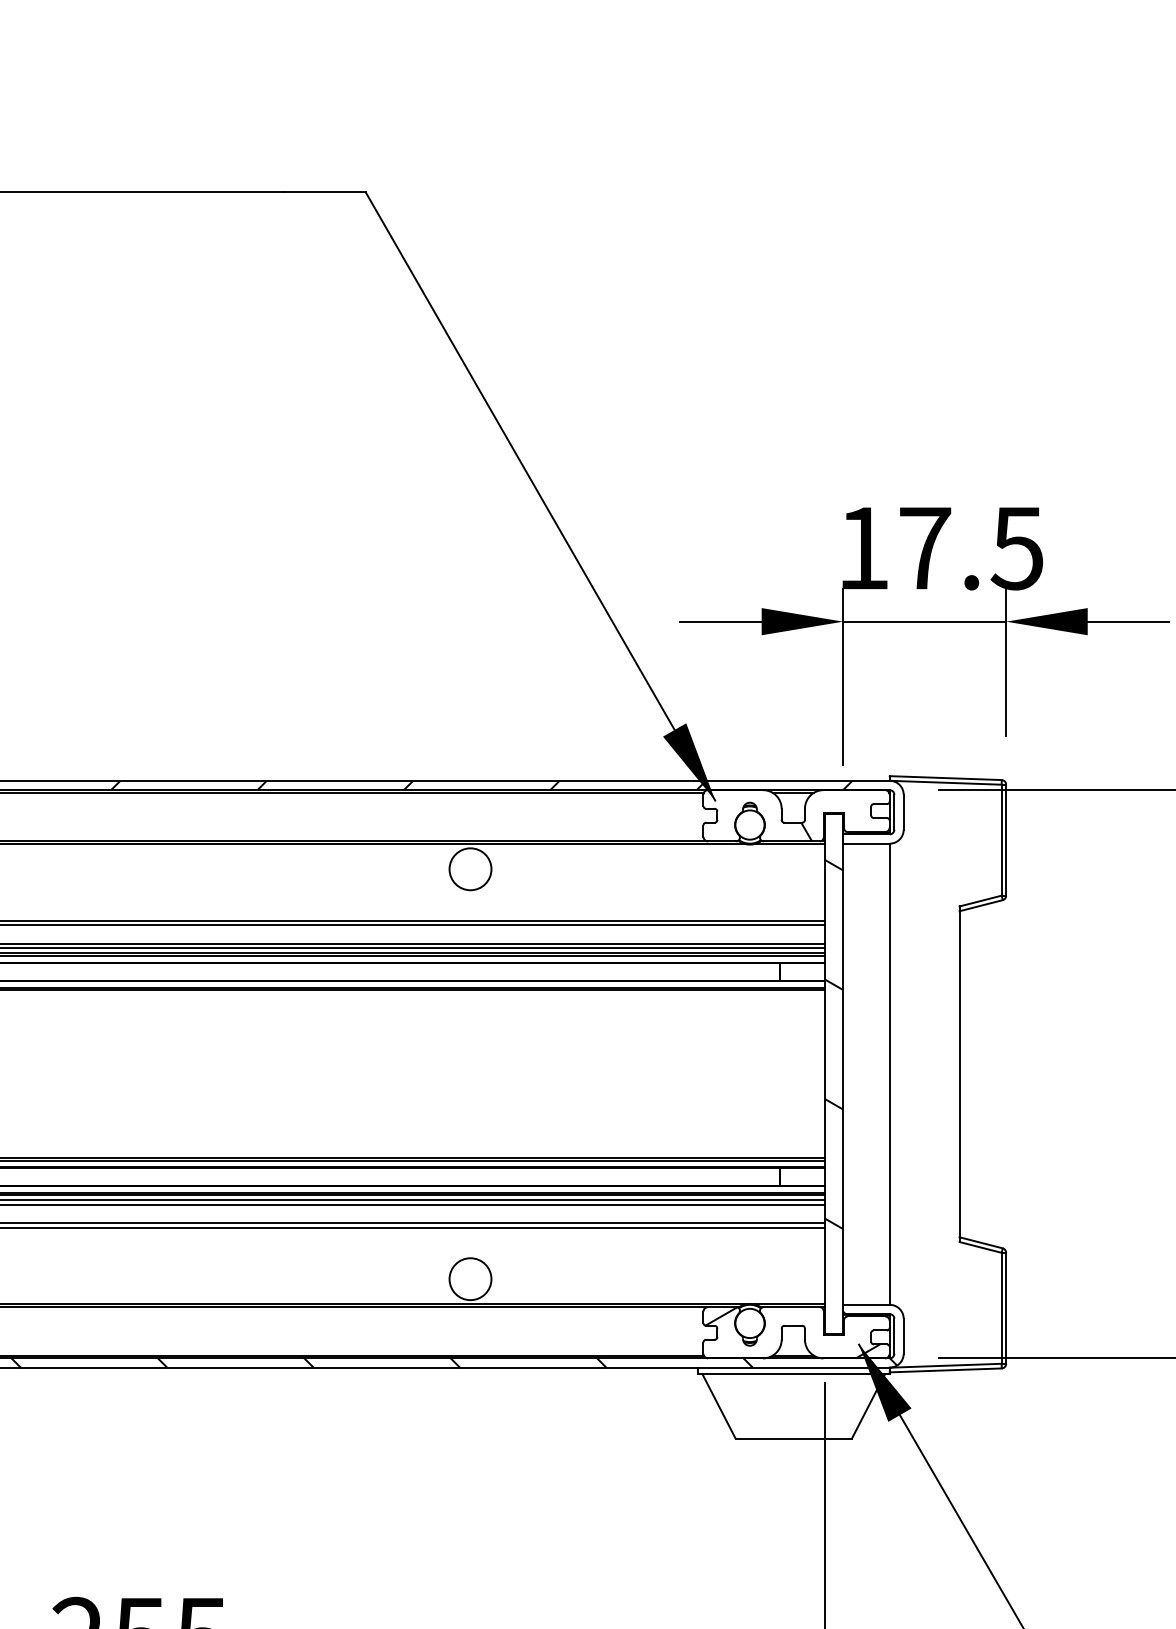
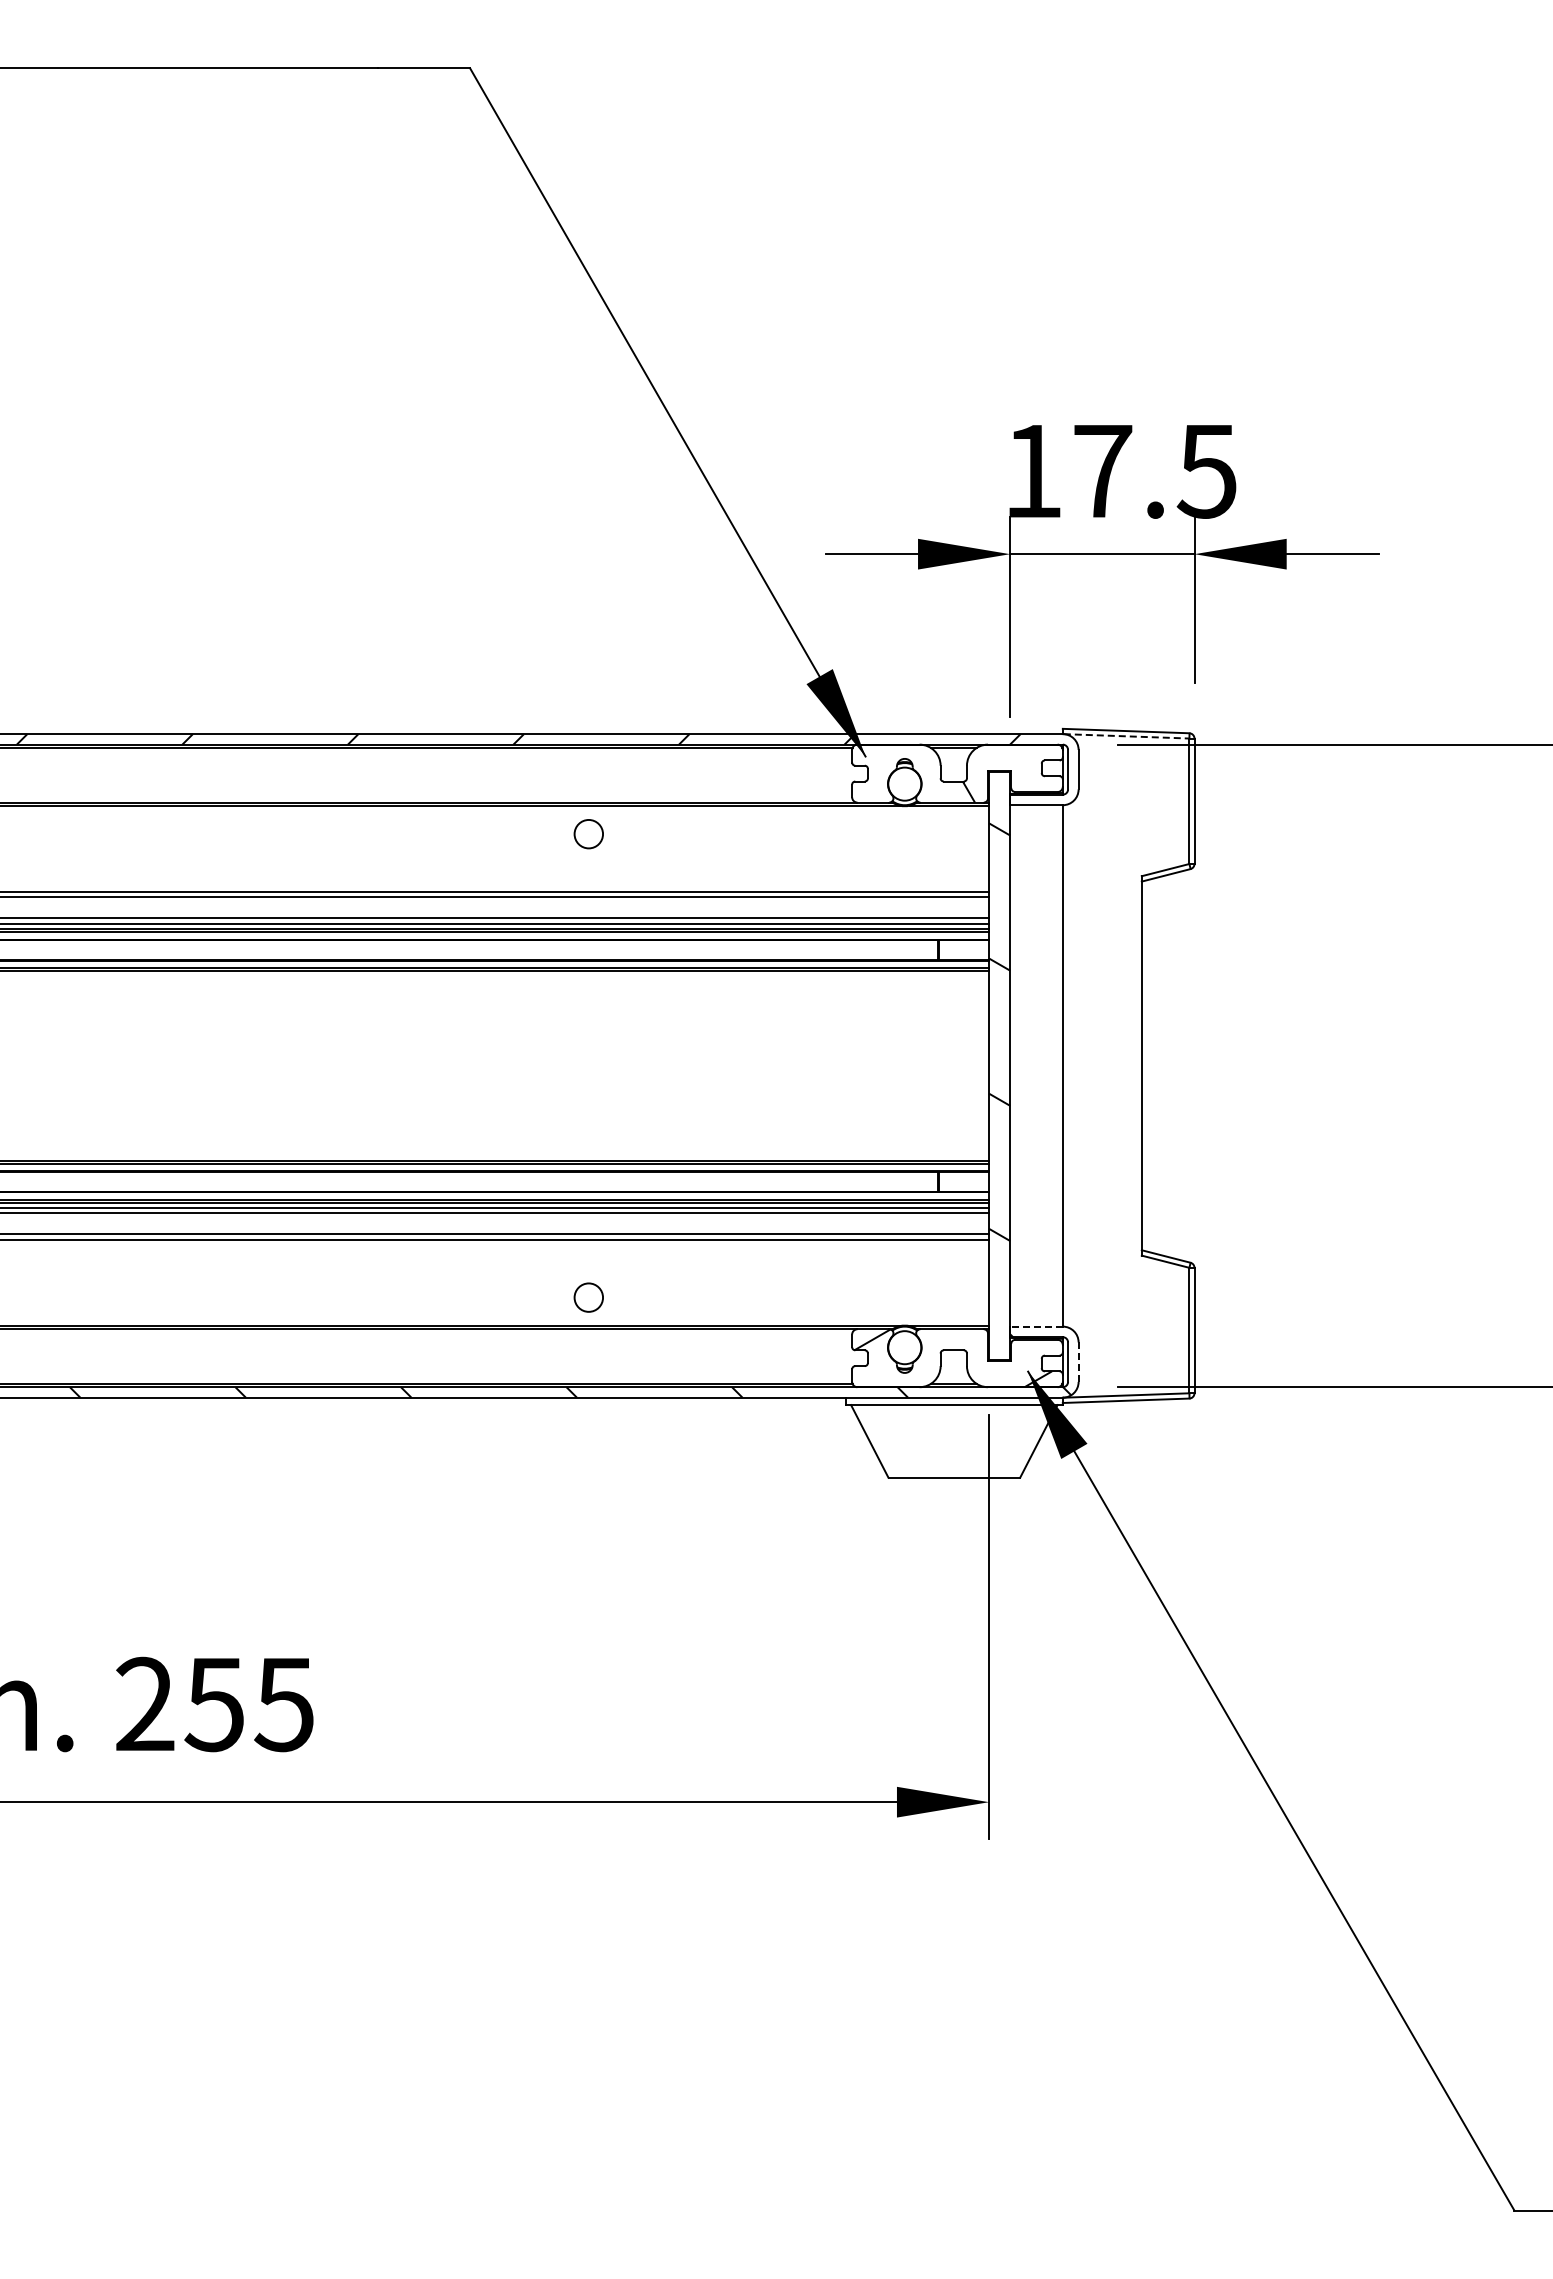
line: (946, 782) -> (1126, 736), solid -> dashed
circle: (470, 868) -> (588, 833), size x0.6
circle: (470, 1279) -> (588, 1297), size x0.6
line: (865, 1304) -> (1035, 1326), solid -> dashed
line: (903, 1336) -> (1078, 1362), solid -> dashed

